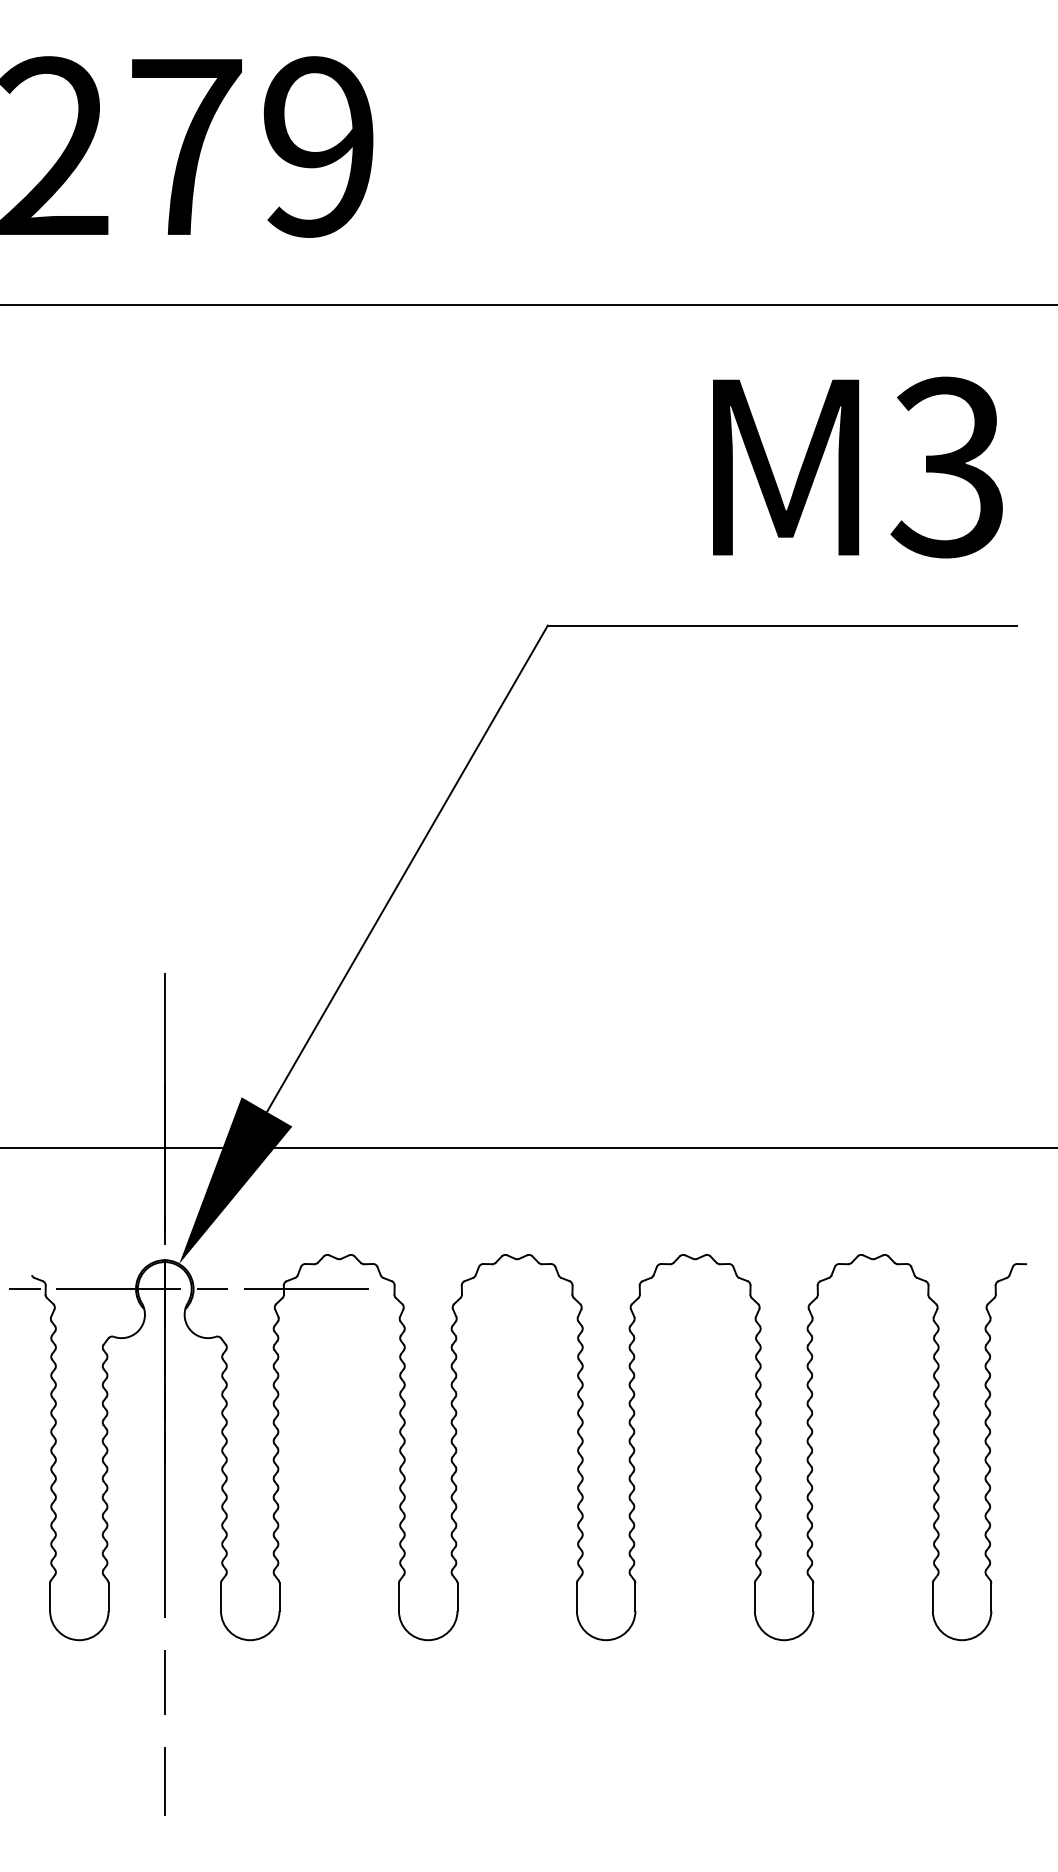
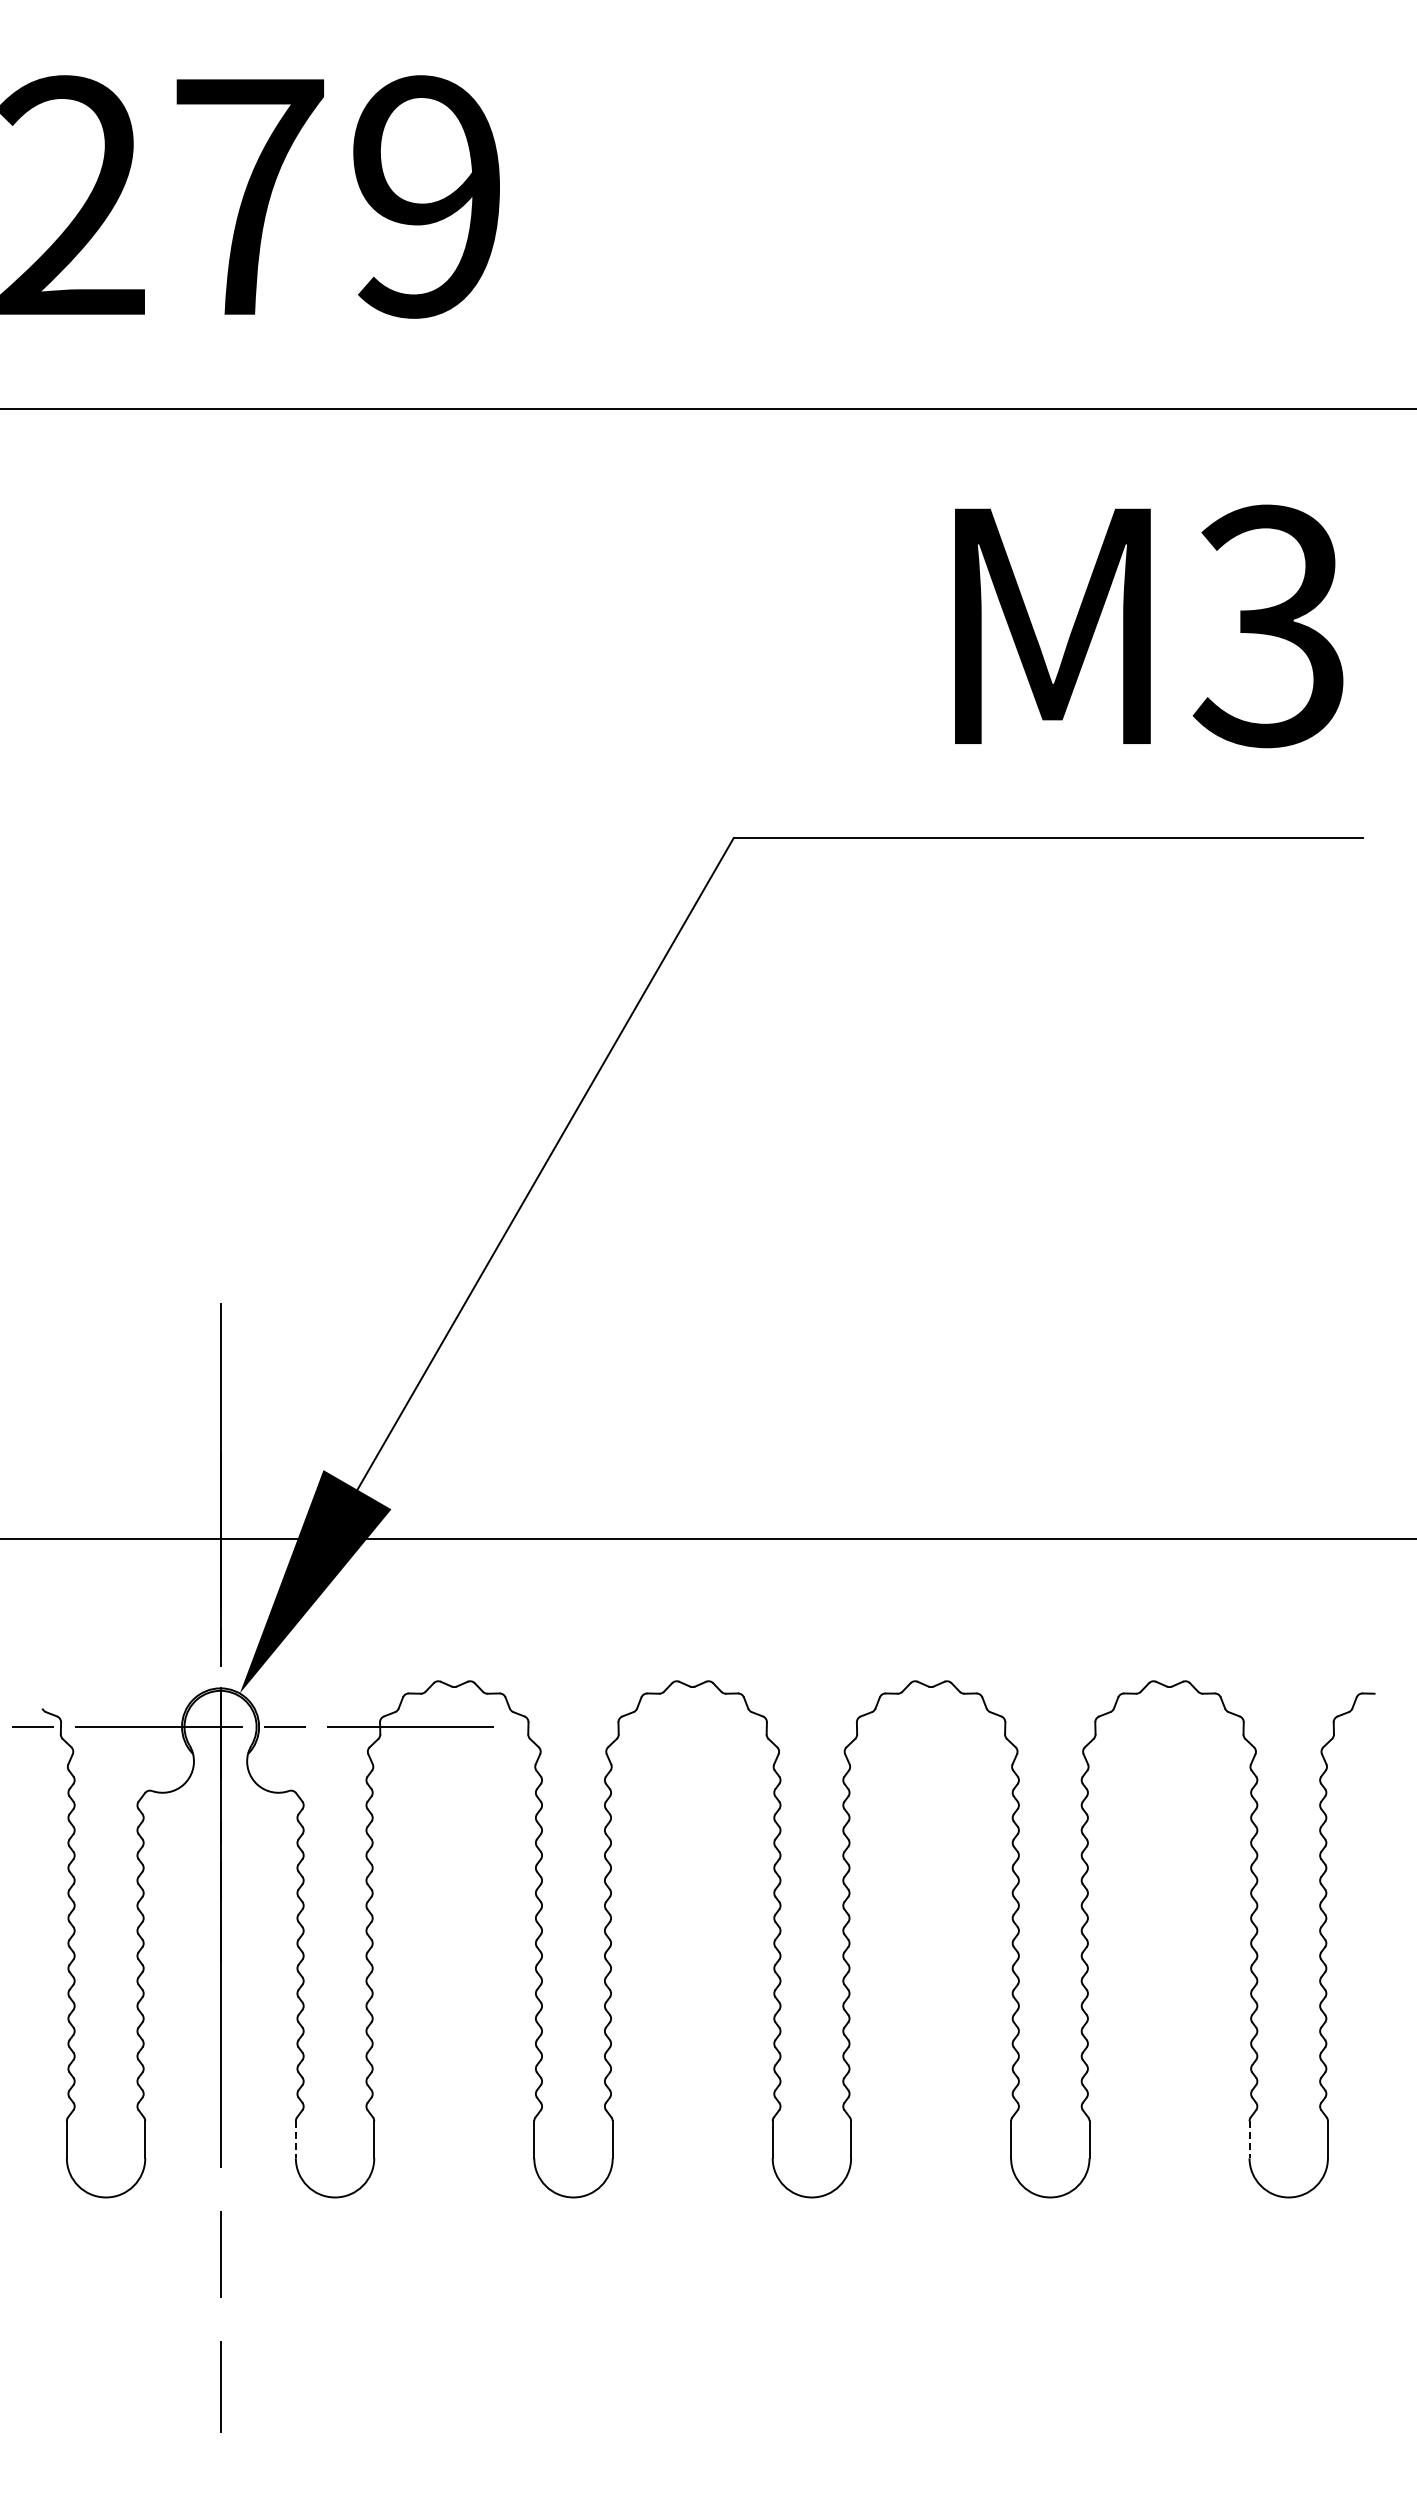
line: (220, 1596) -> (295, 2139), solid -> dashed
line: (932, 1596) -> (1249, 2139), solid -> dashed

